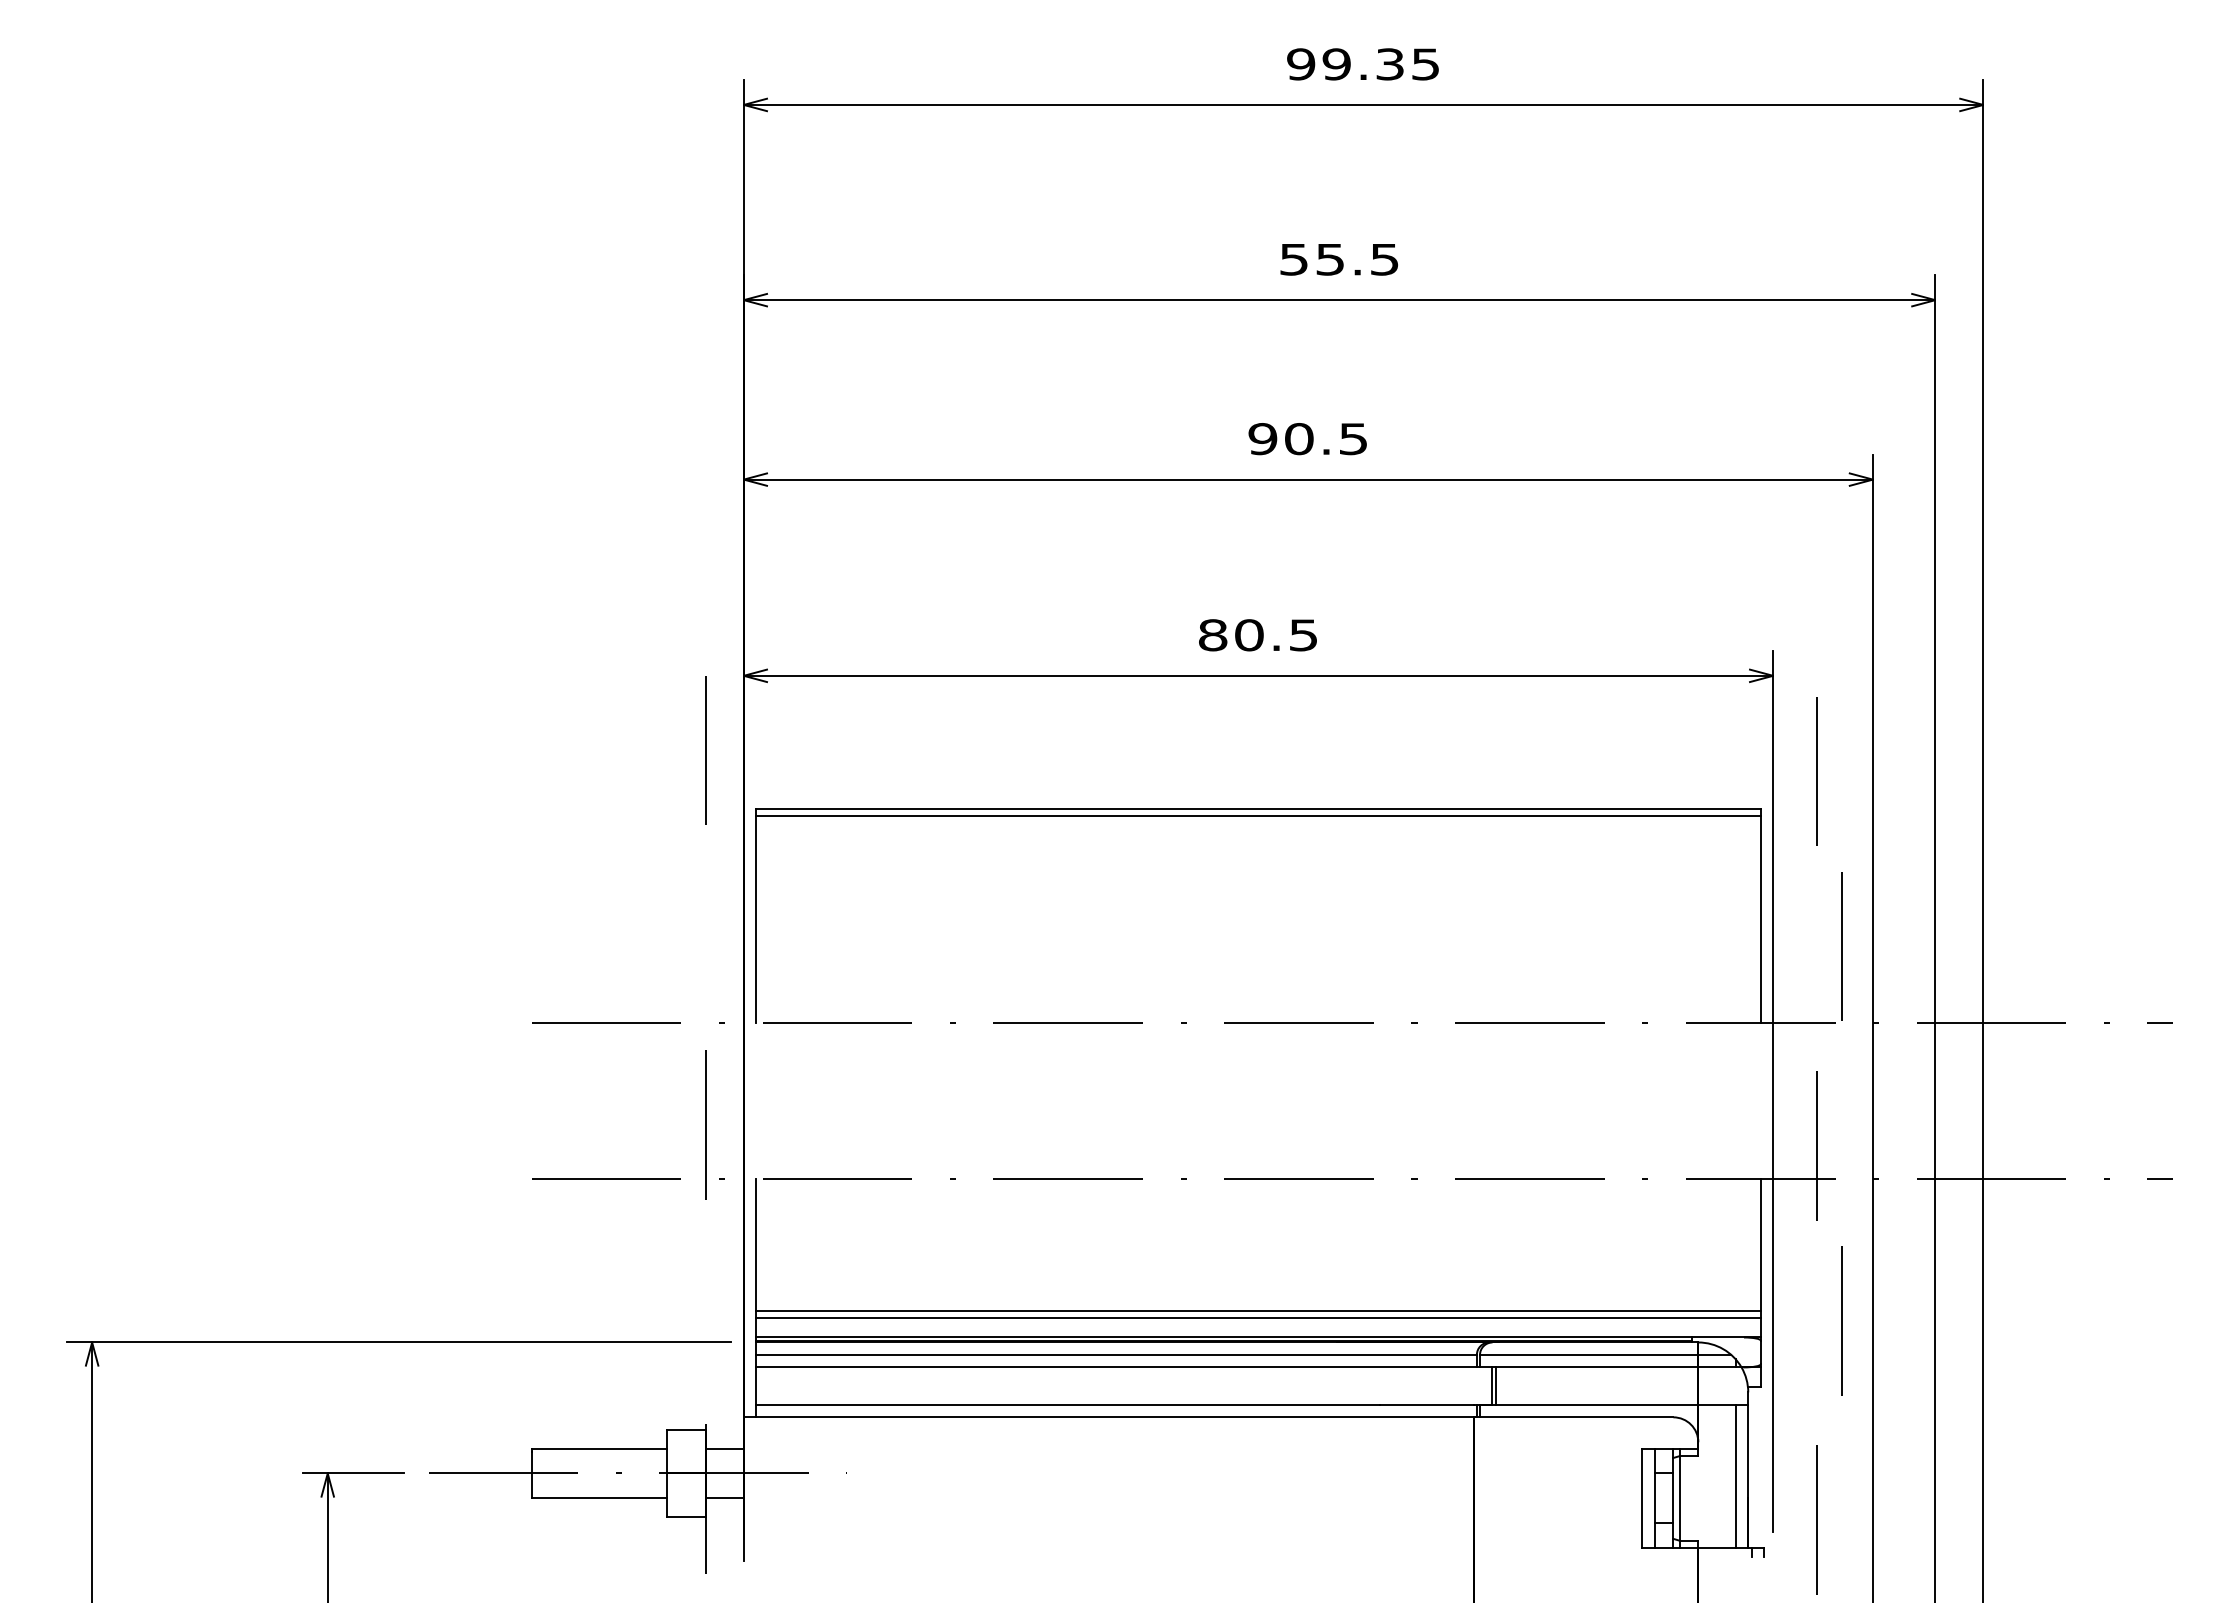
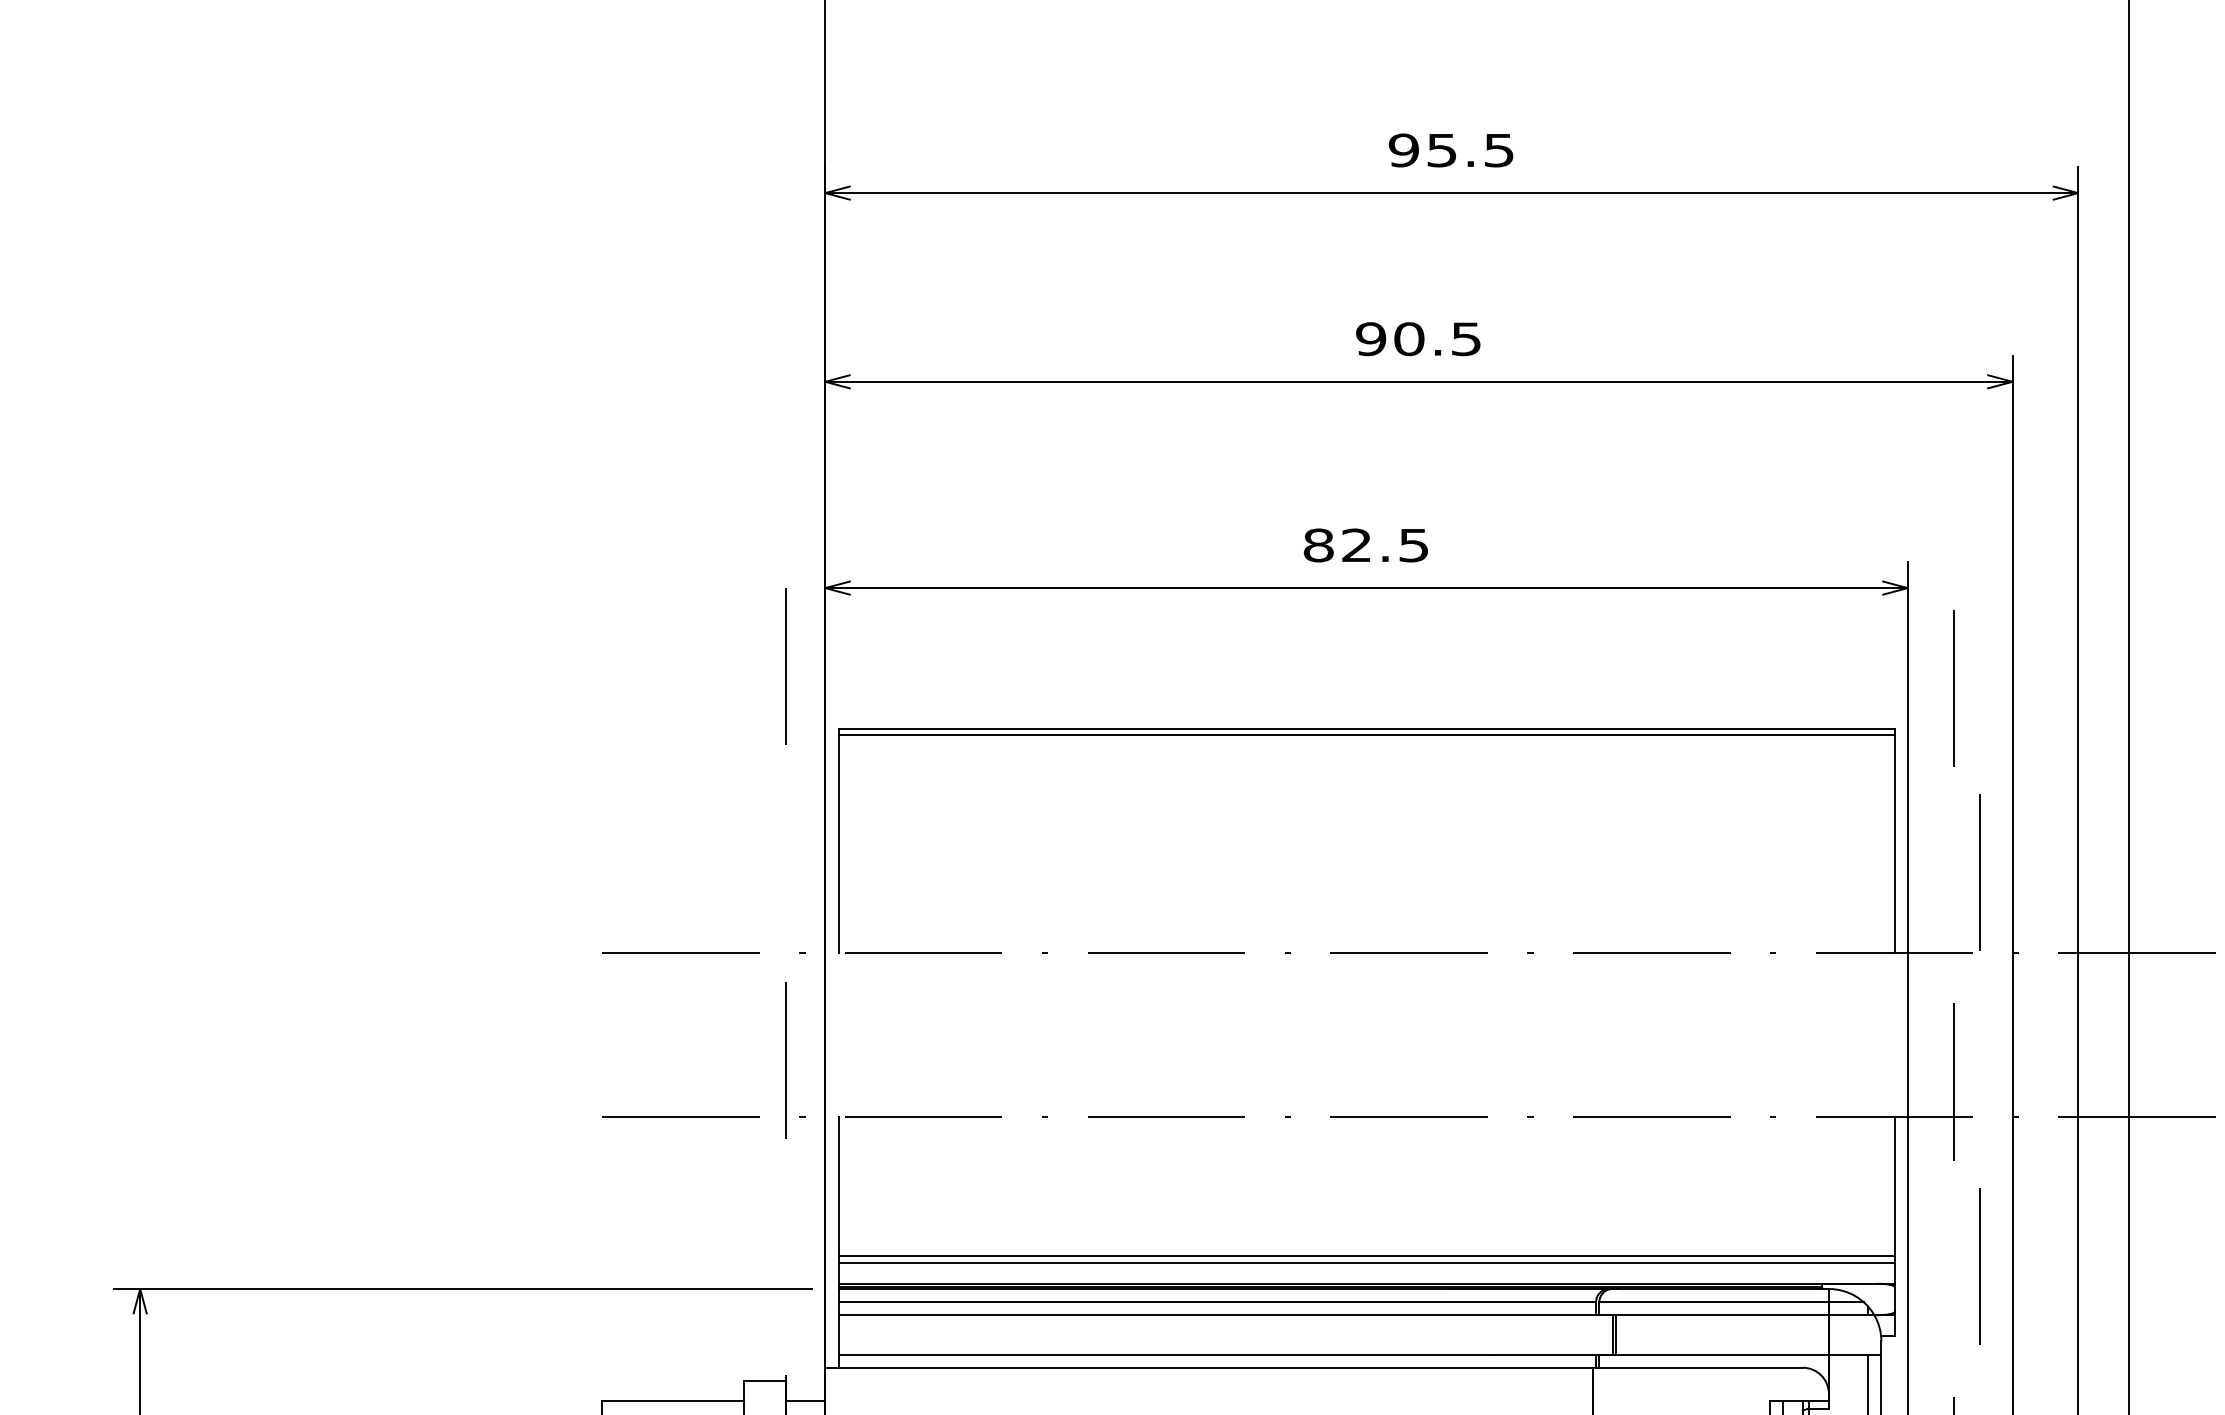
text: (1293, 259) -> (1403, 150), 55.5 -> 95.5
text: (1249, 635) -> (1357, 545), 80.5 -> 82.5

